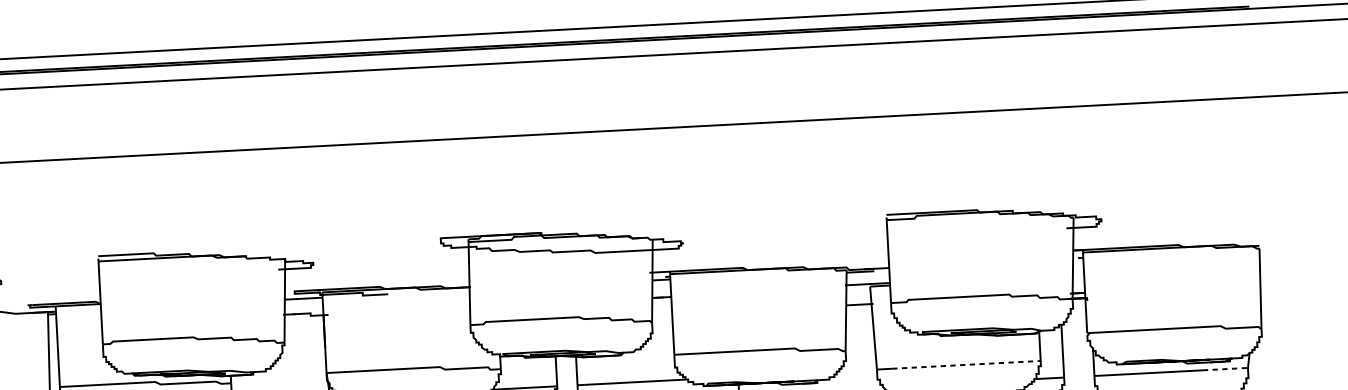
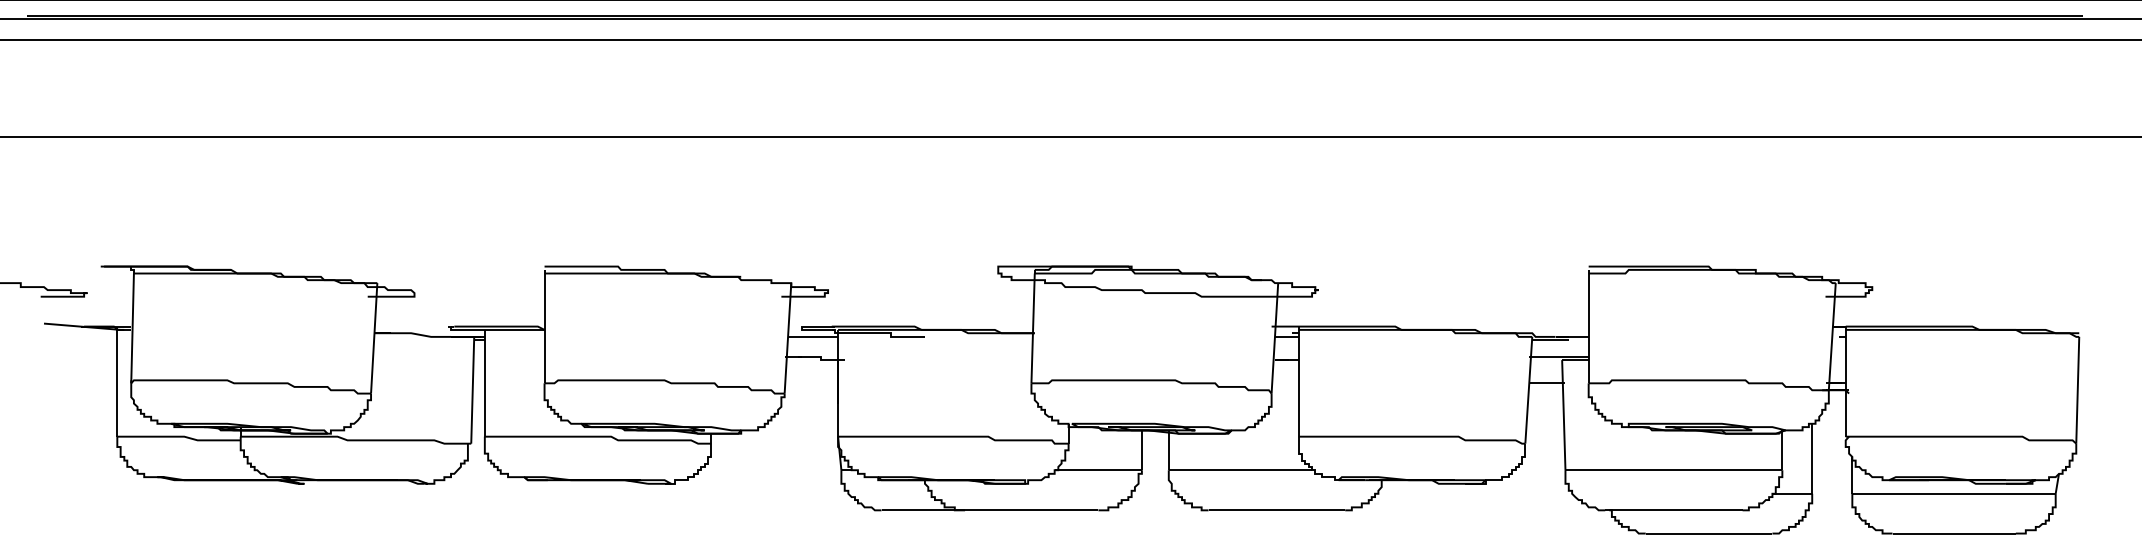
line: (966, 365) -> (1684, 470), dashed -> solid
line: (1225, 368) -> (2025, 493), dashed -> solid

